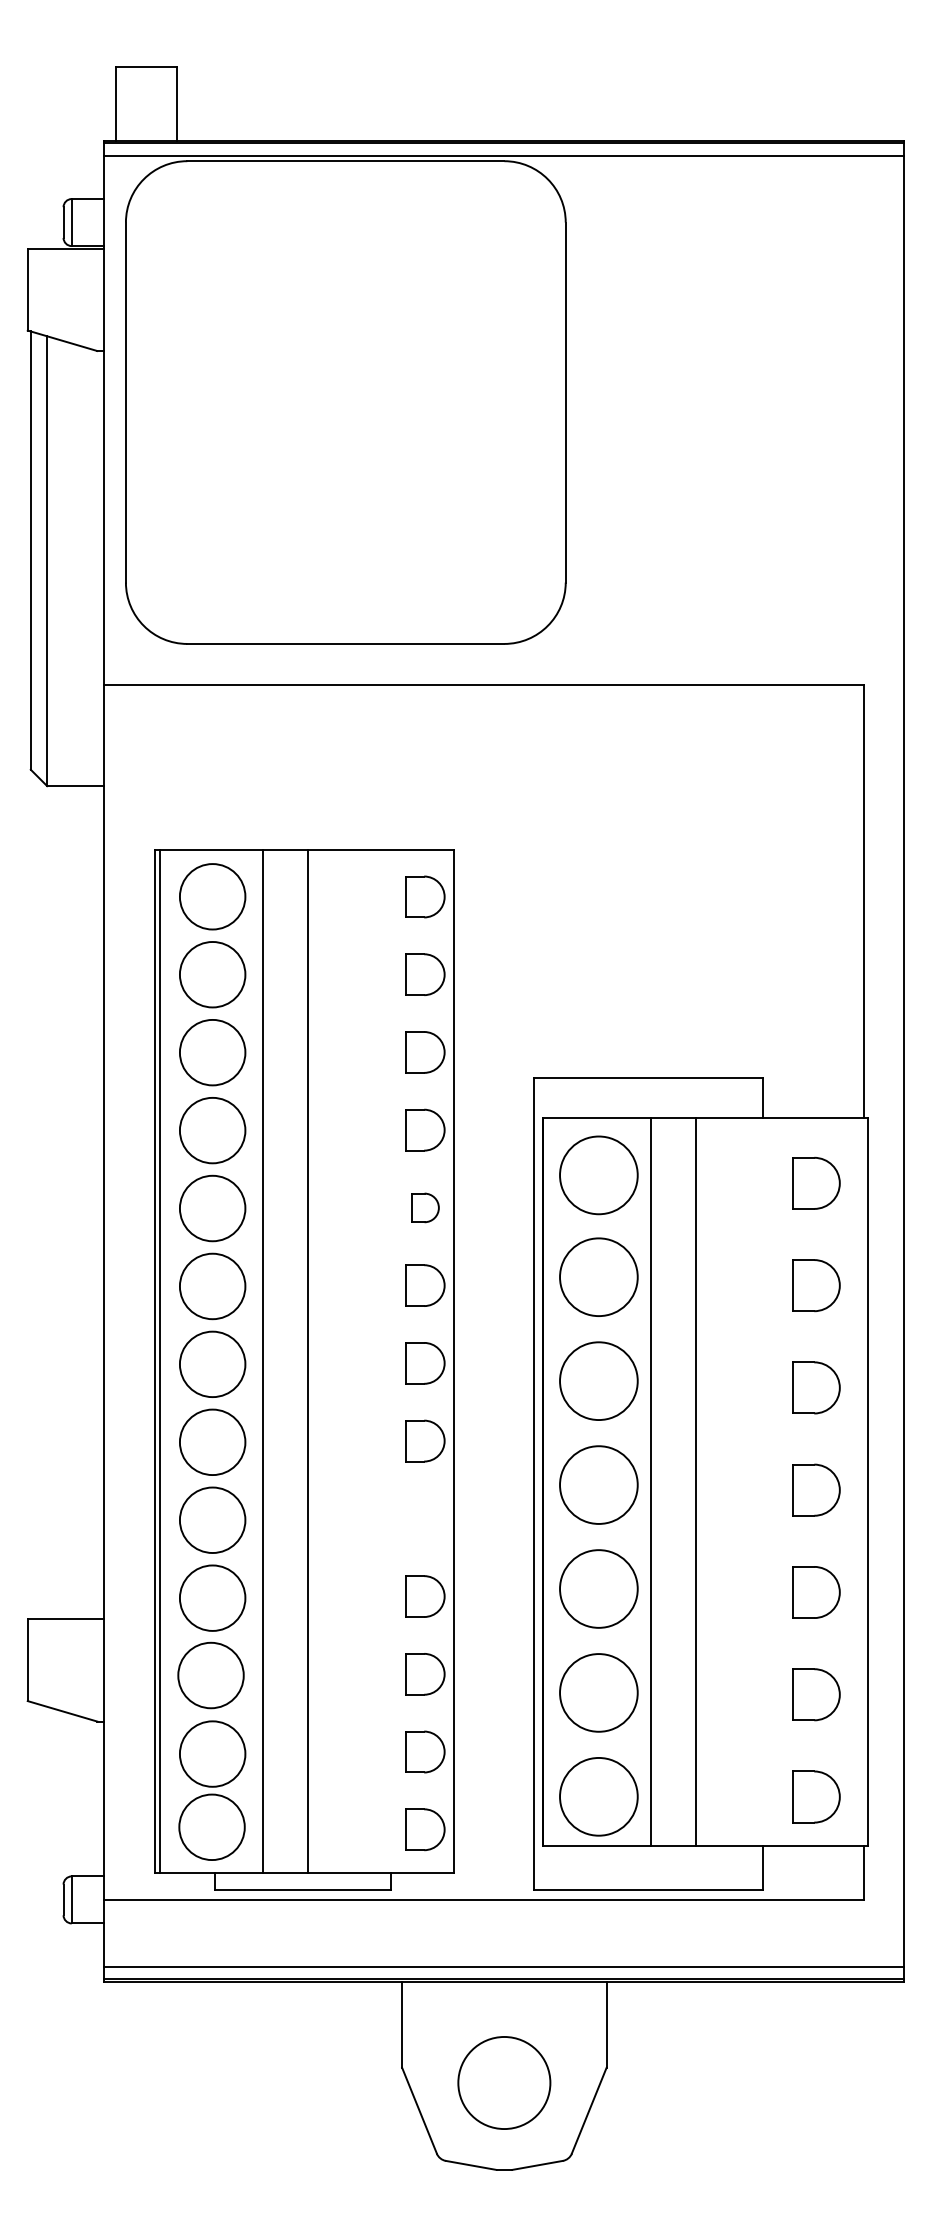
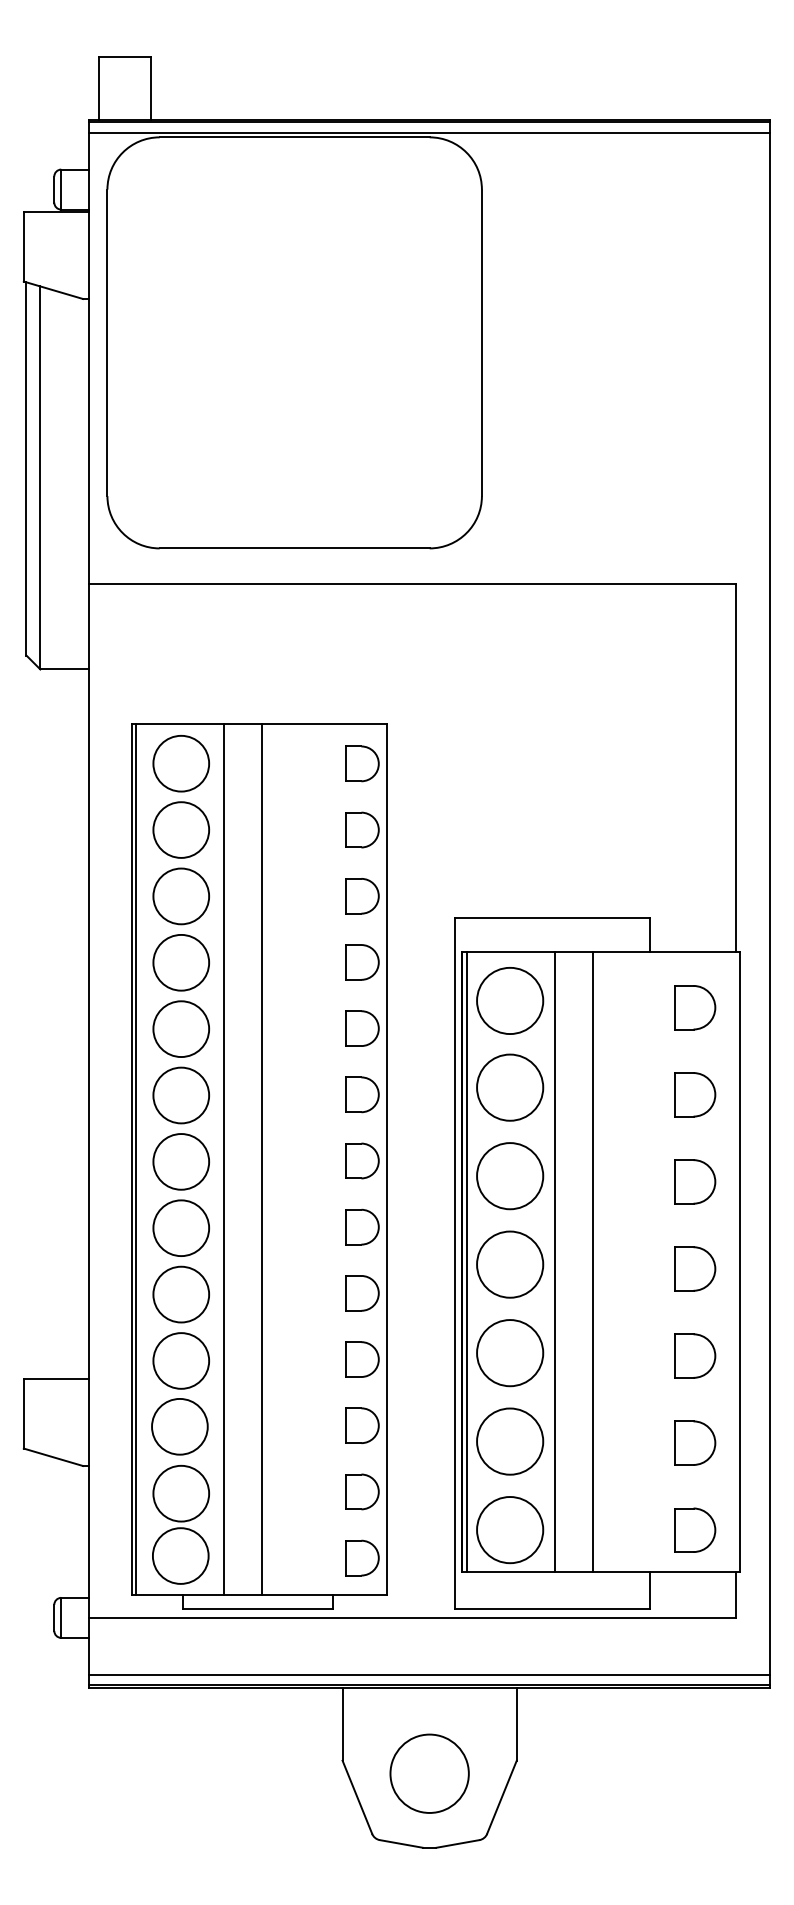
part: (425, 1207) -> (362, 1028), size x1.43
line: (547, 1481) -> (466, 1261), added
part: (425, 1518) -> (362, 1293), added

